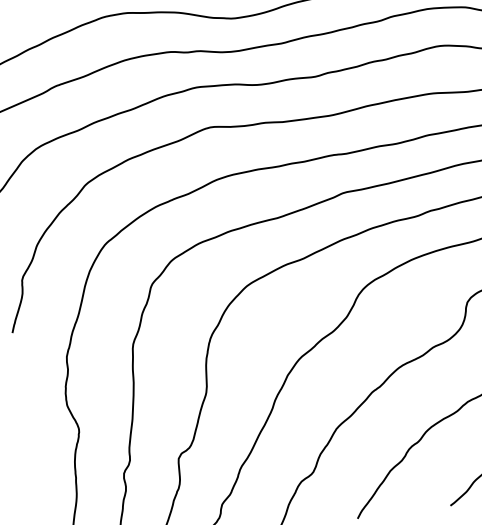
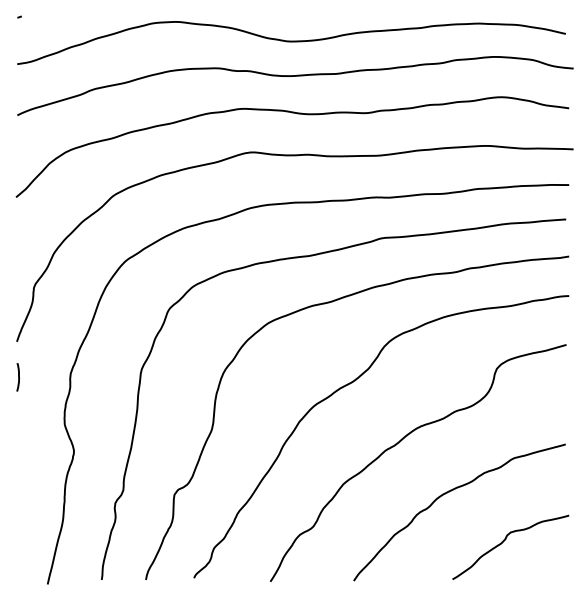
curve: (18, 366) -> (18, 377), added

